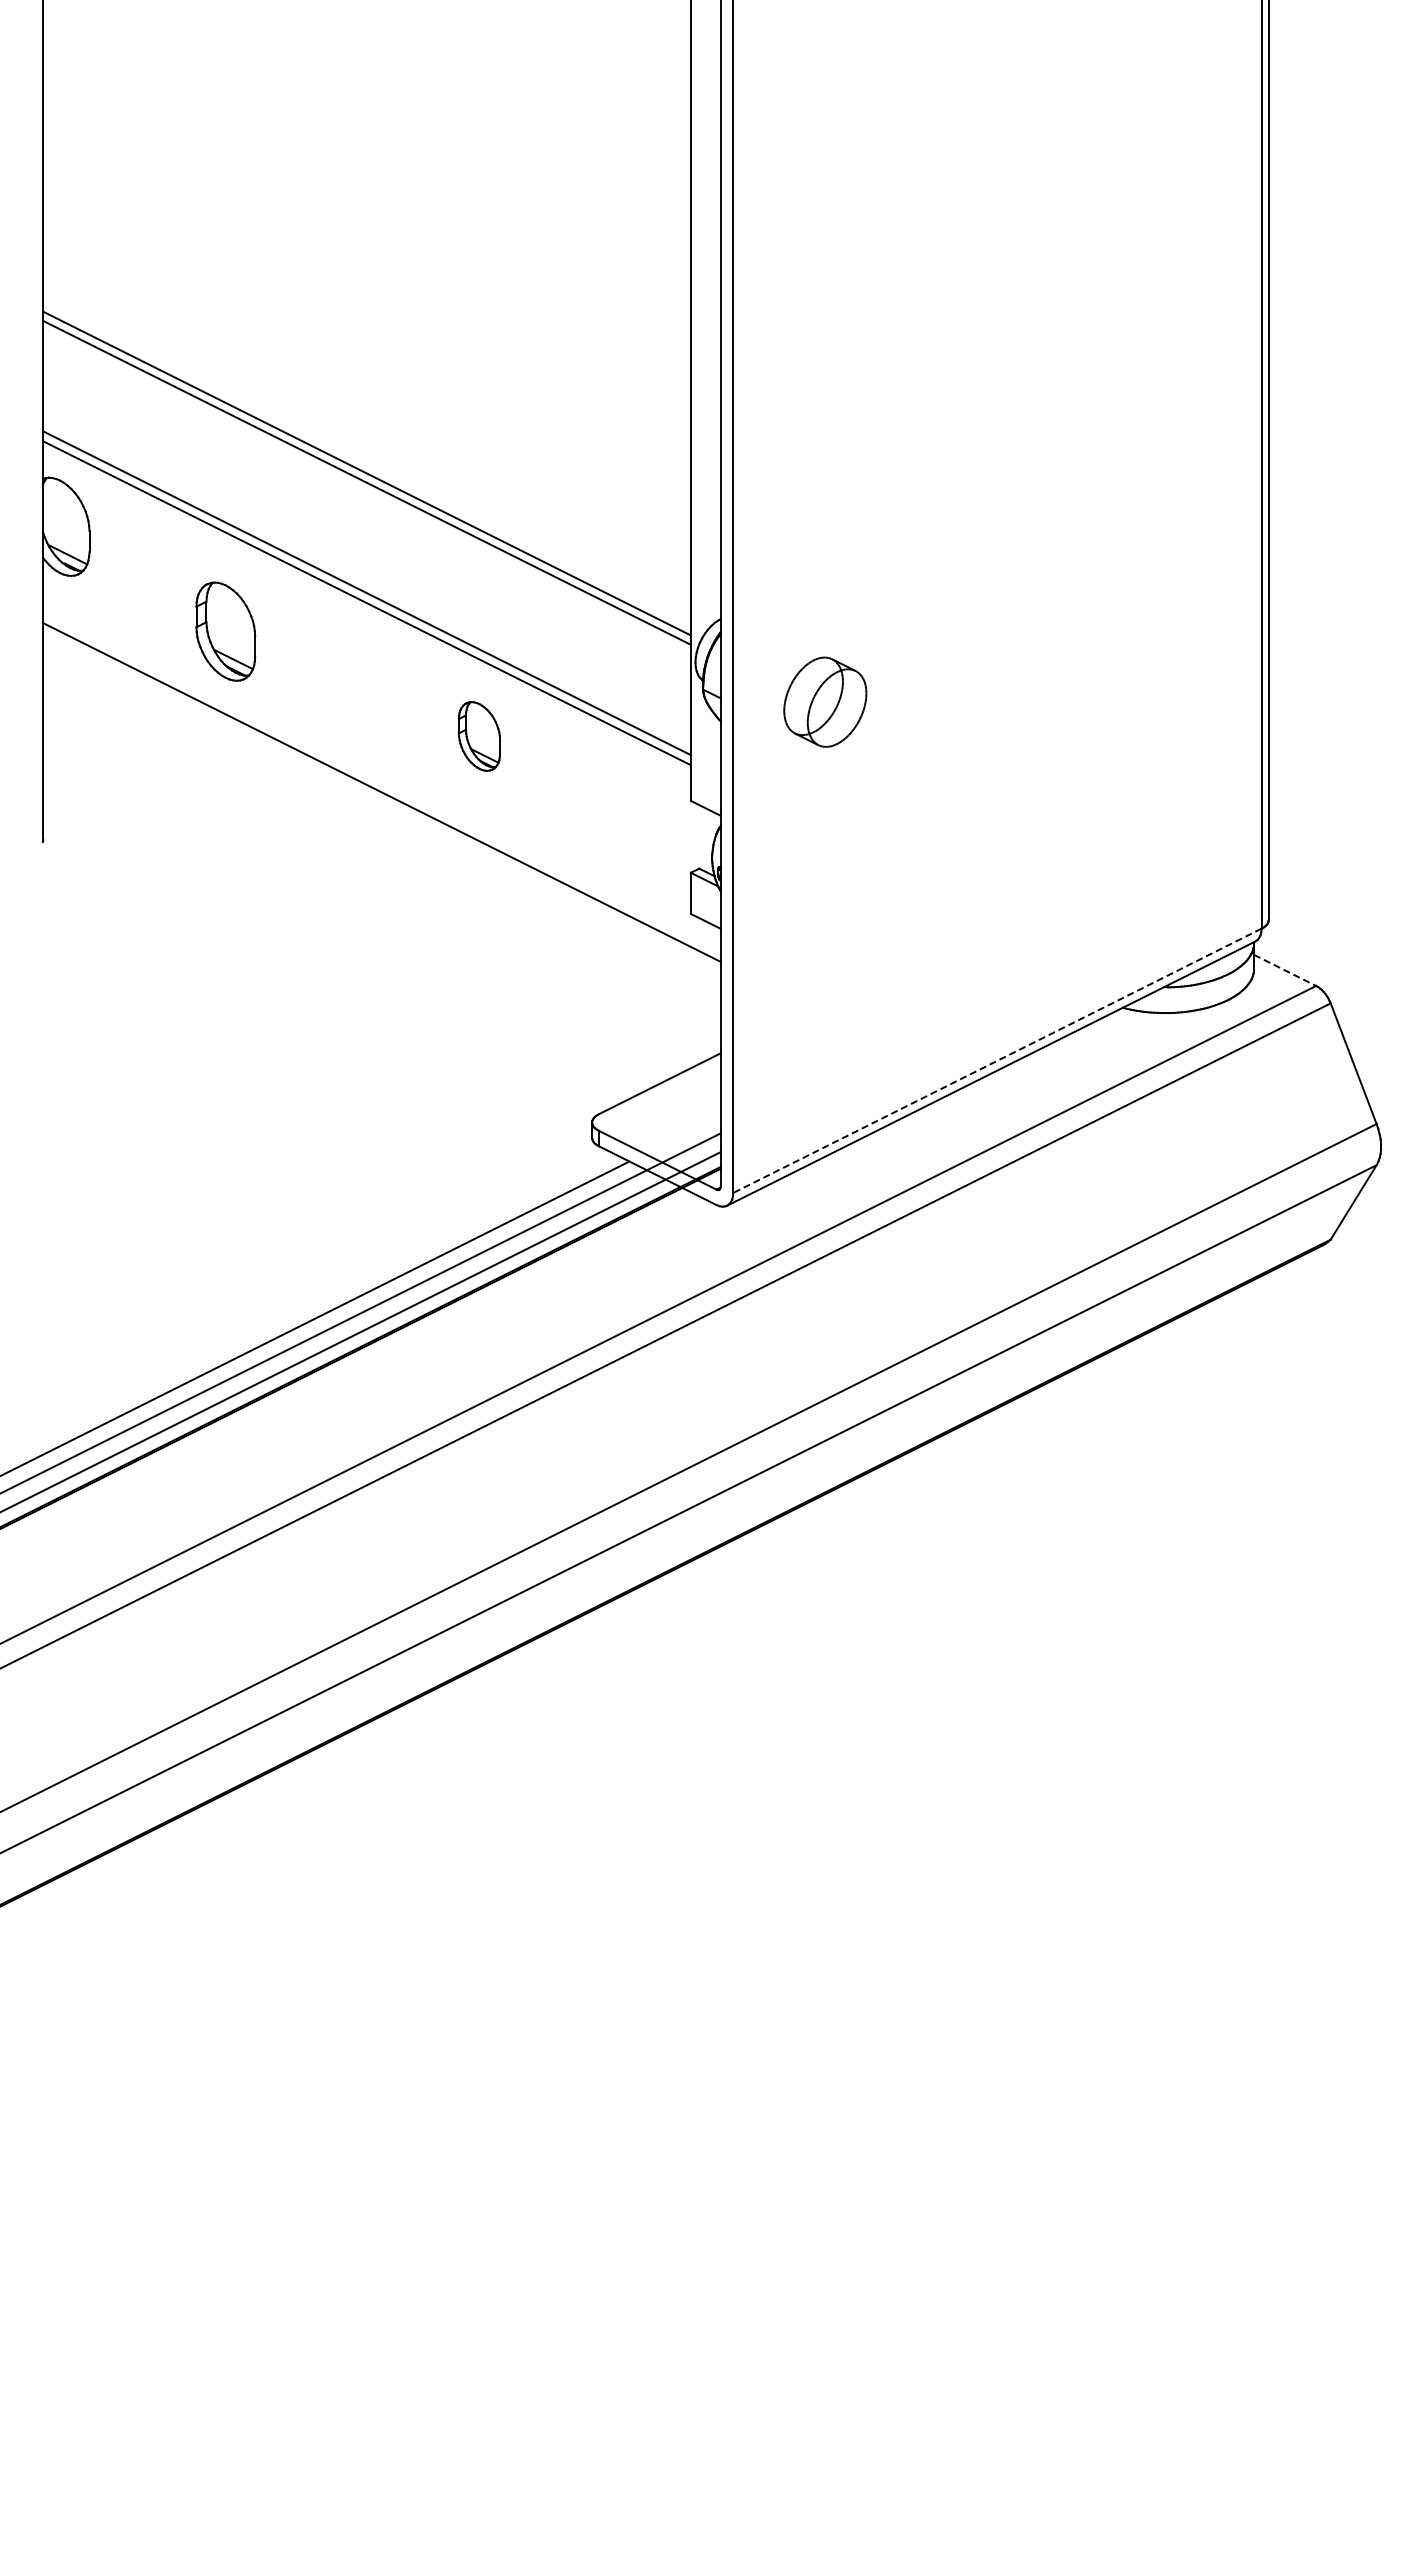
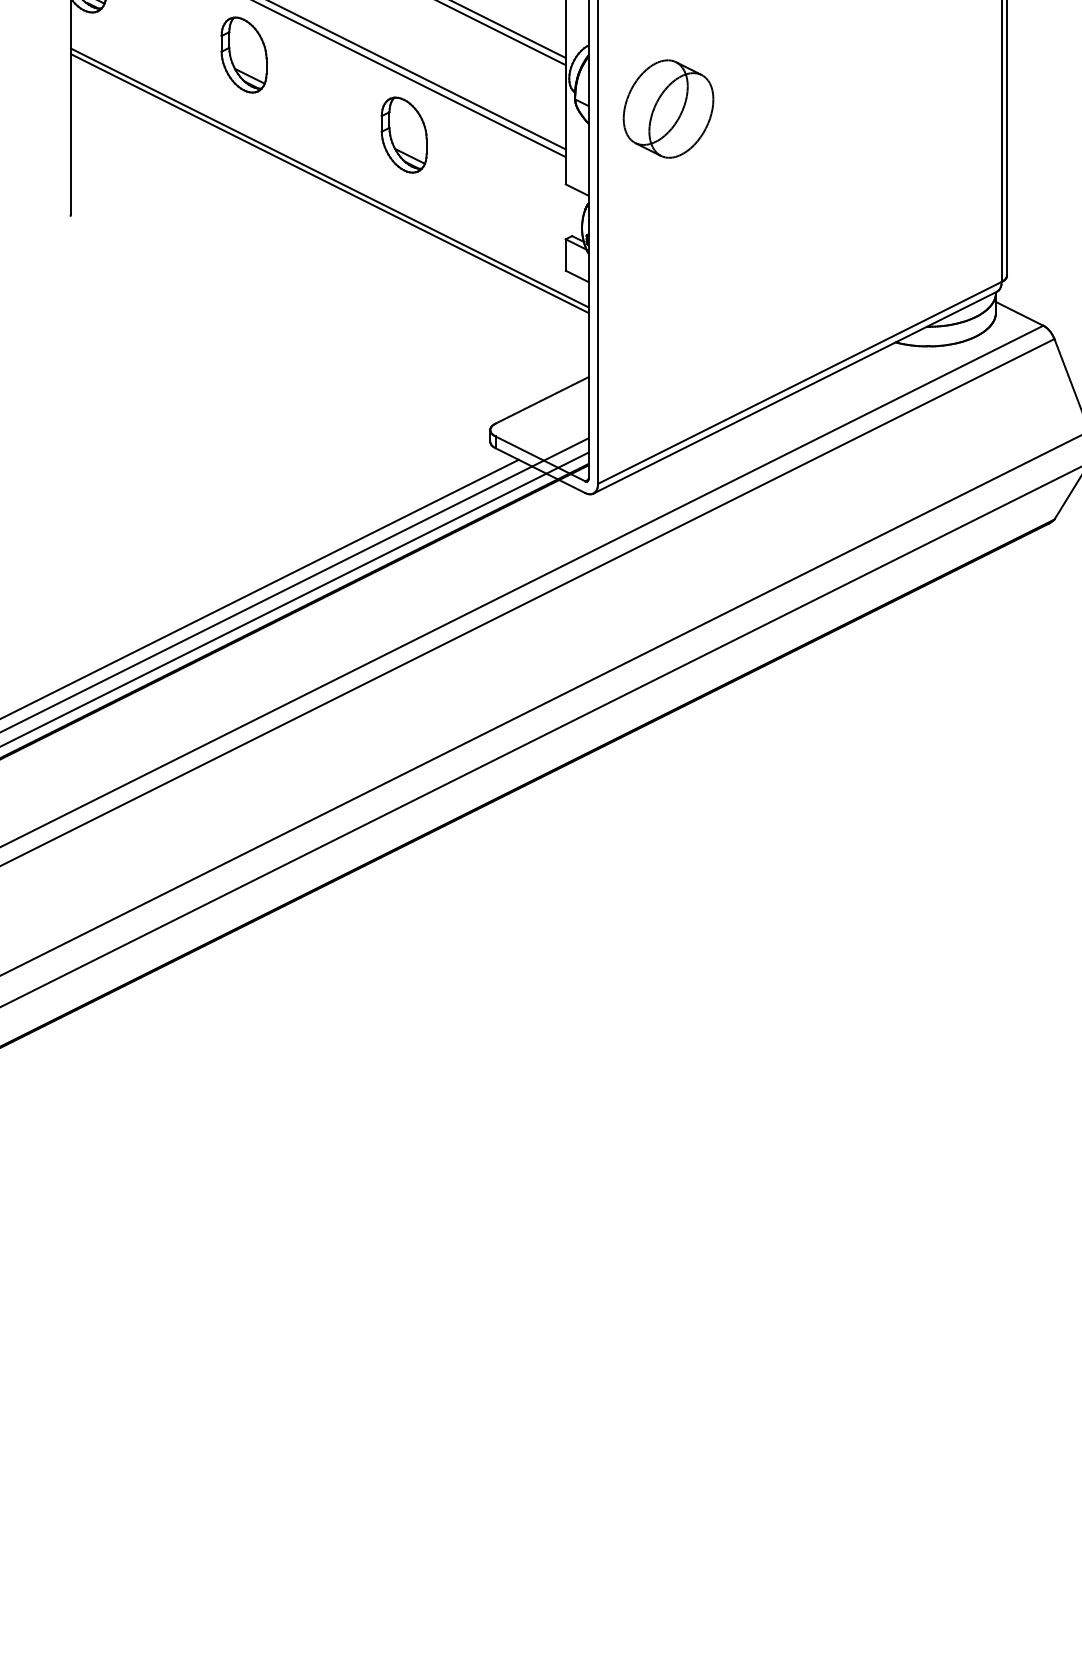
part: (225, 631) -> (243, 54), moved
part: (824, 701) -> (667, 108), size x1.43
part: (479, 736) -> (404, 135), size x1.43
line: (381, 799) -> (329, 183), added
line: (1285, 970) -> (1019, 313), dashed -> solid
line: (996, 1061) -> (799, 383), dashed -> solid

